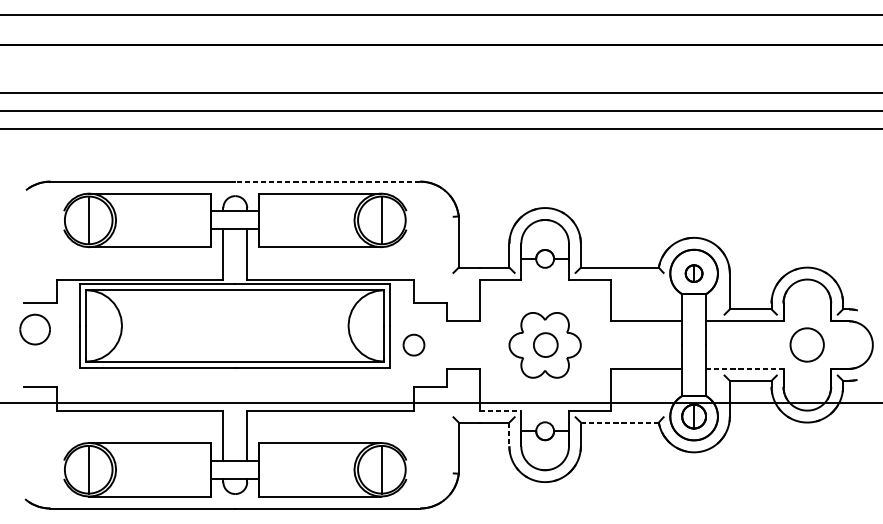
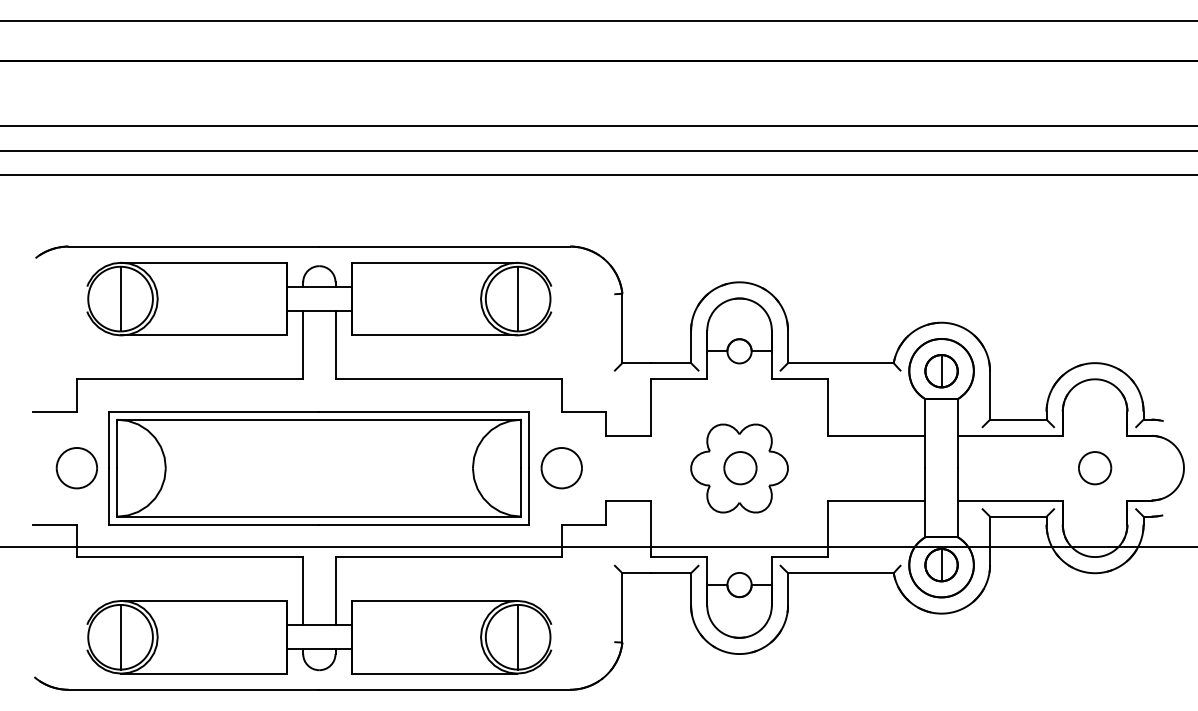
line: (327, 181) -> (444, 246), dashed -> solid
part: (694, 273) -> (941, 371), size x1.43
part: (234, 326) -> (318, 468), moved
part: (34, 329) -> (76, 468), moved
part: (413, 345) -> (561, 468), size x1.43
part: (807, 345) -> (1095, 468), size x0.71
line: (744, 368) -> (1010, 500), dashed -> solid
line: (500, 410) -> (679, 557), dashed -> solid
line: (619, 422) -> (840, 573), dashed -> solid
line: (509, 434) -> (691, 589), dashed -> solid

